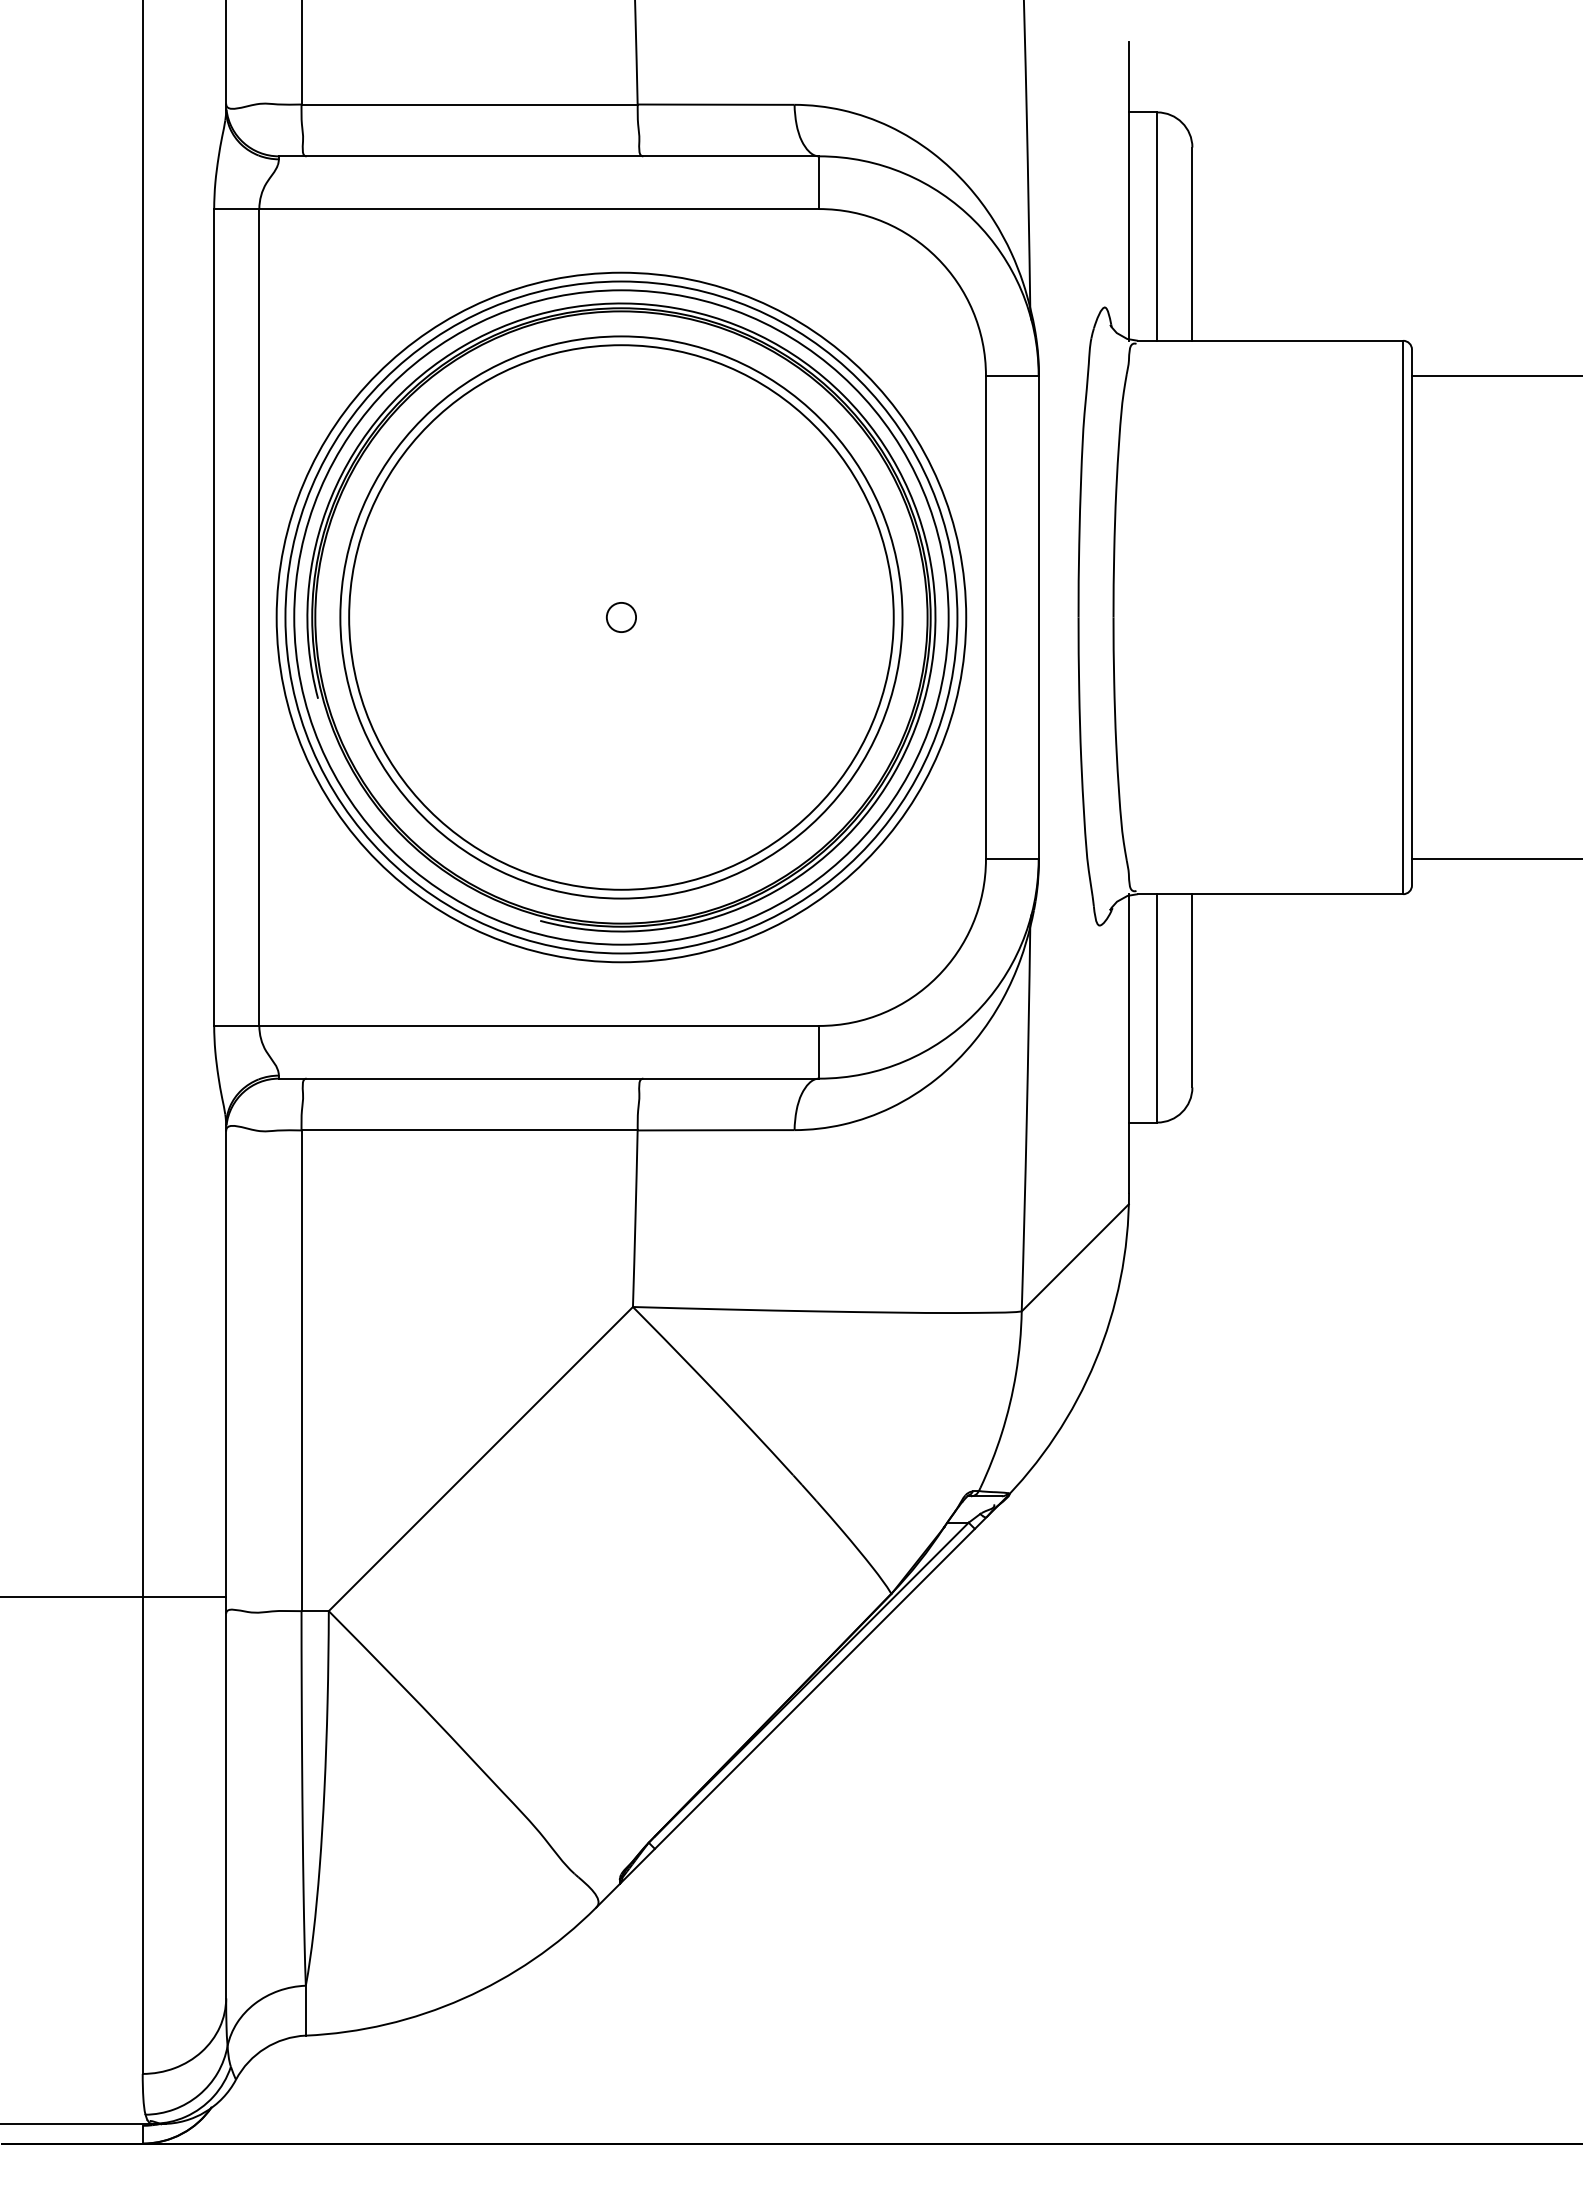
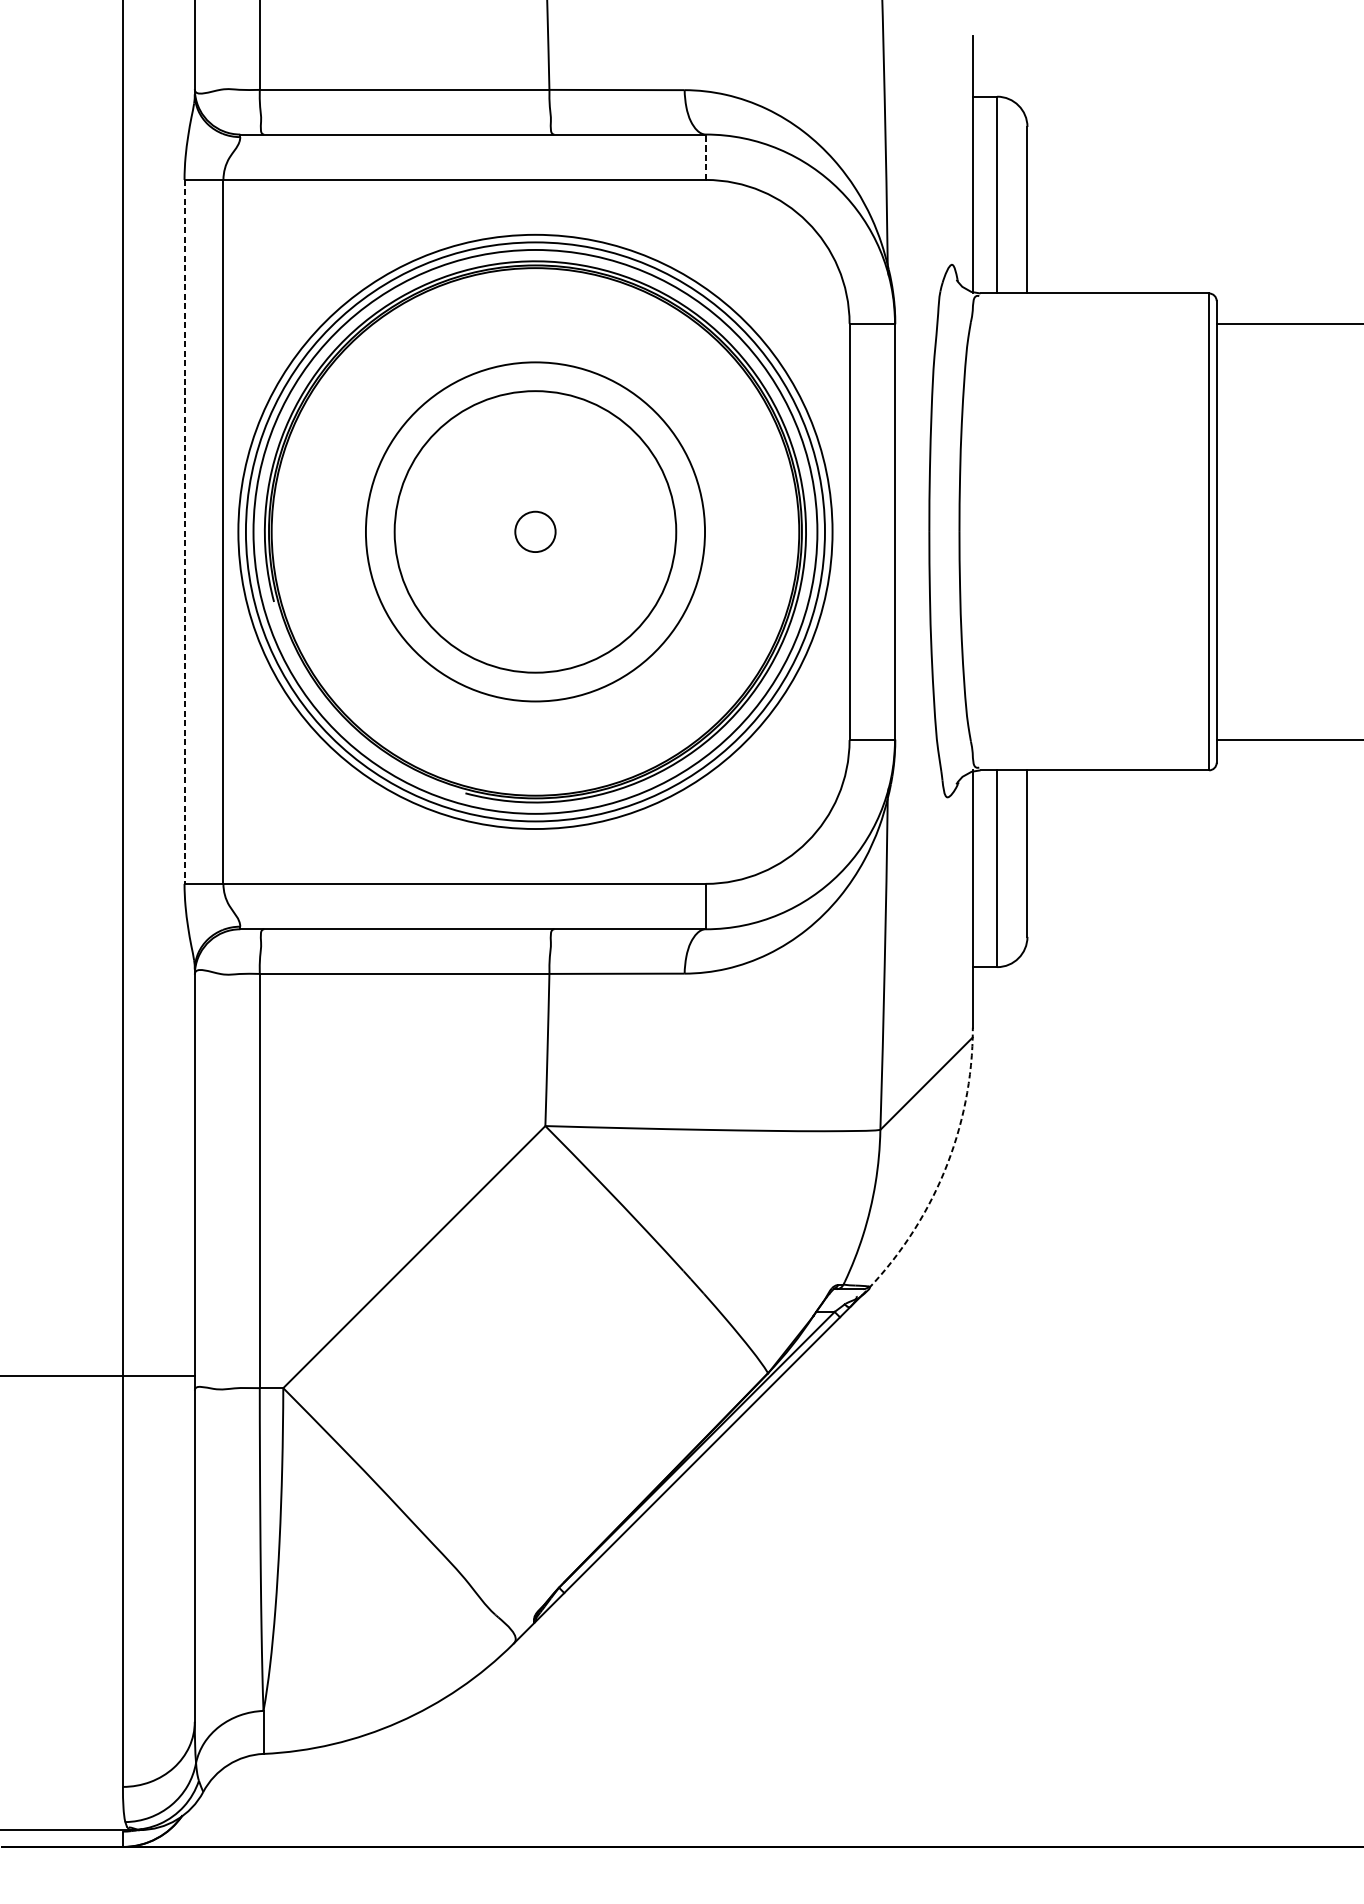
line: (819, 182) -> (706, 157), solid -> dashed
circle: (621, 617) -> (535, 531), size x0.6
circle: (621, 617) -> (535, 531), size x0.7
circle: (621, 617) -> (535, 531), size x1.6
line: (214, 618) -> (184, 532), solid -> dashed
arc: (1095, 1360) -> (943, 1172), solid -> dashed

